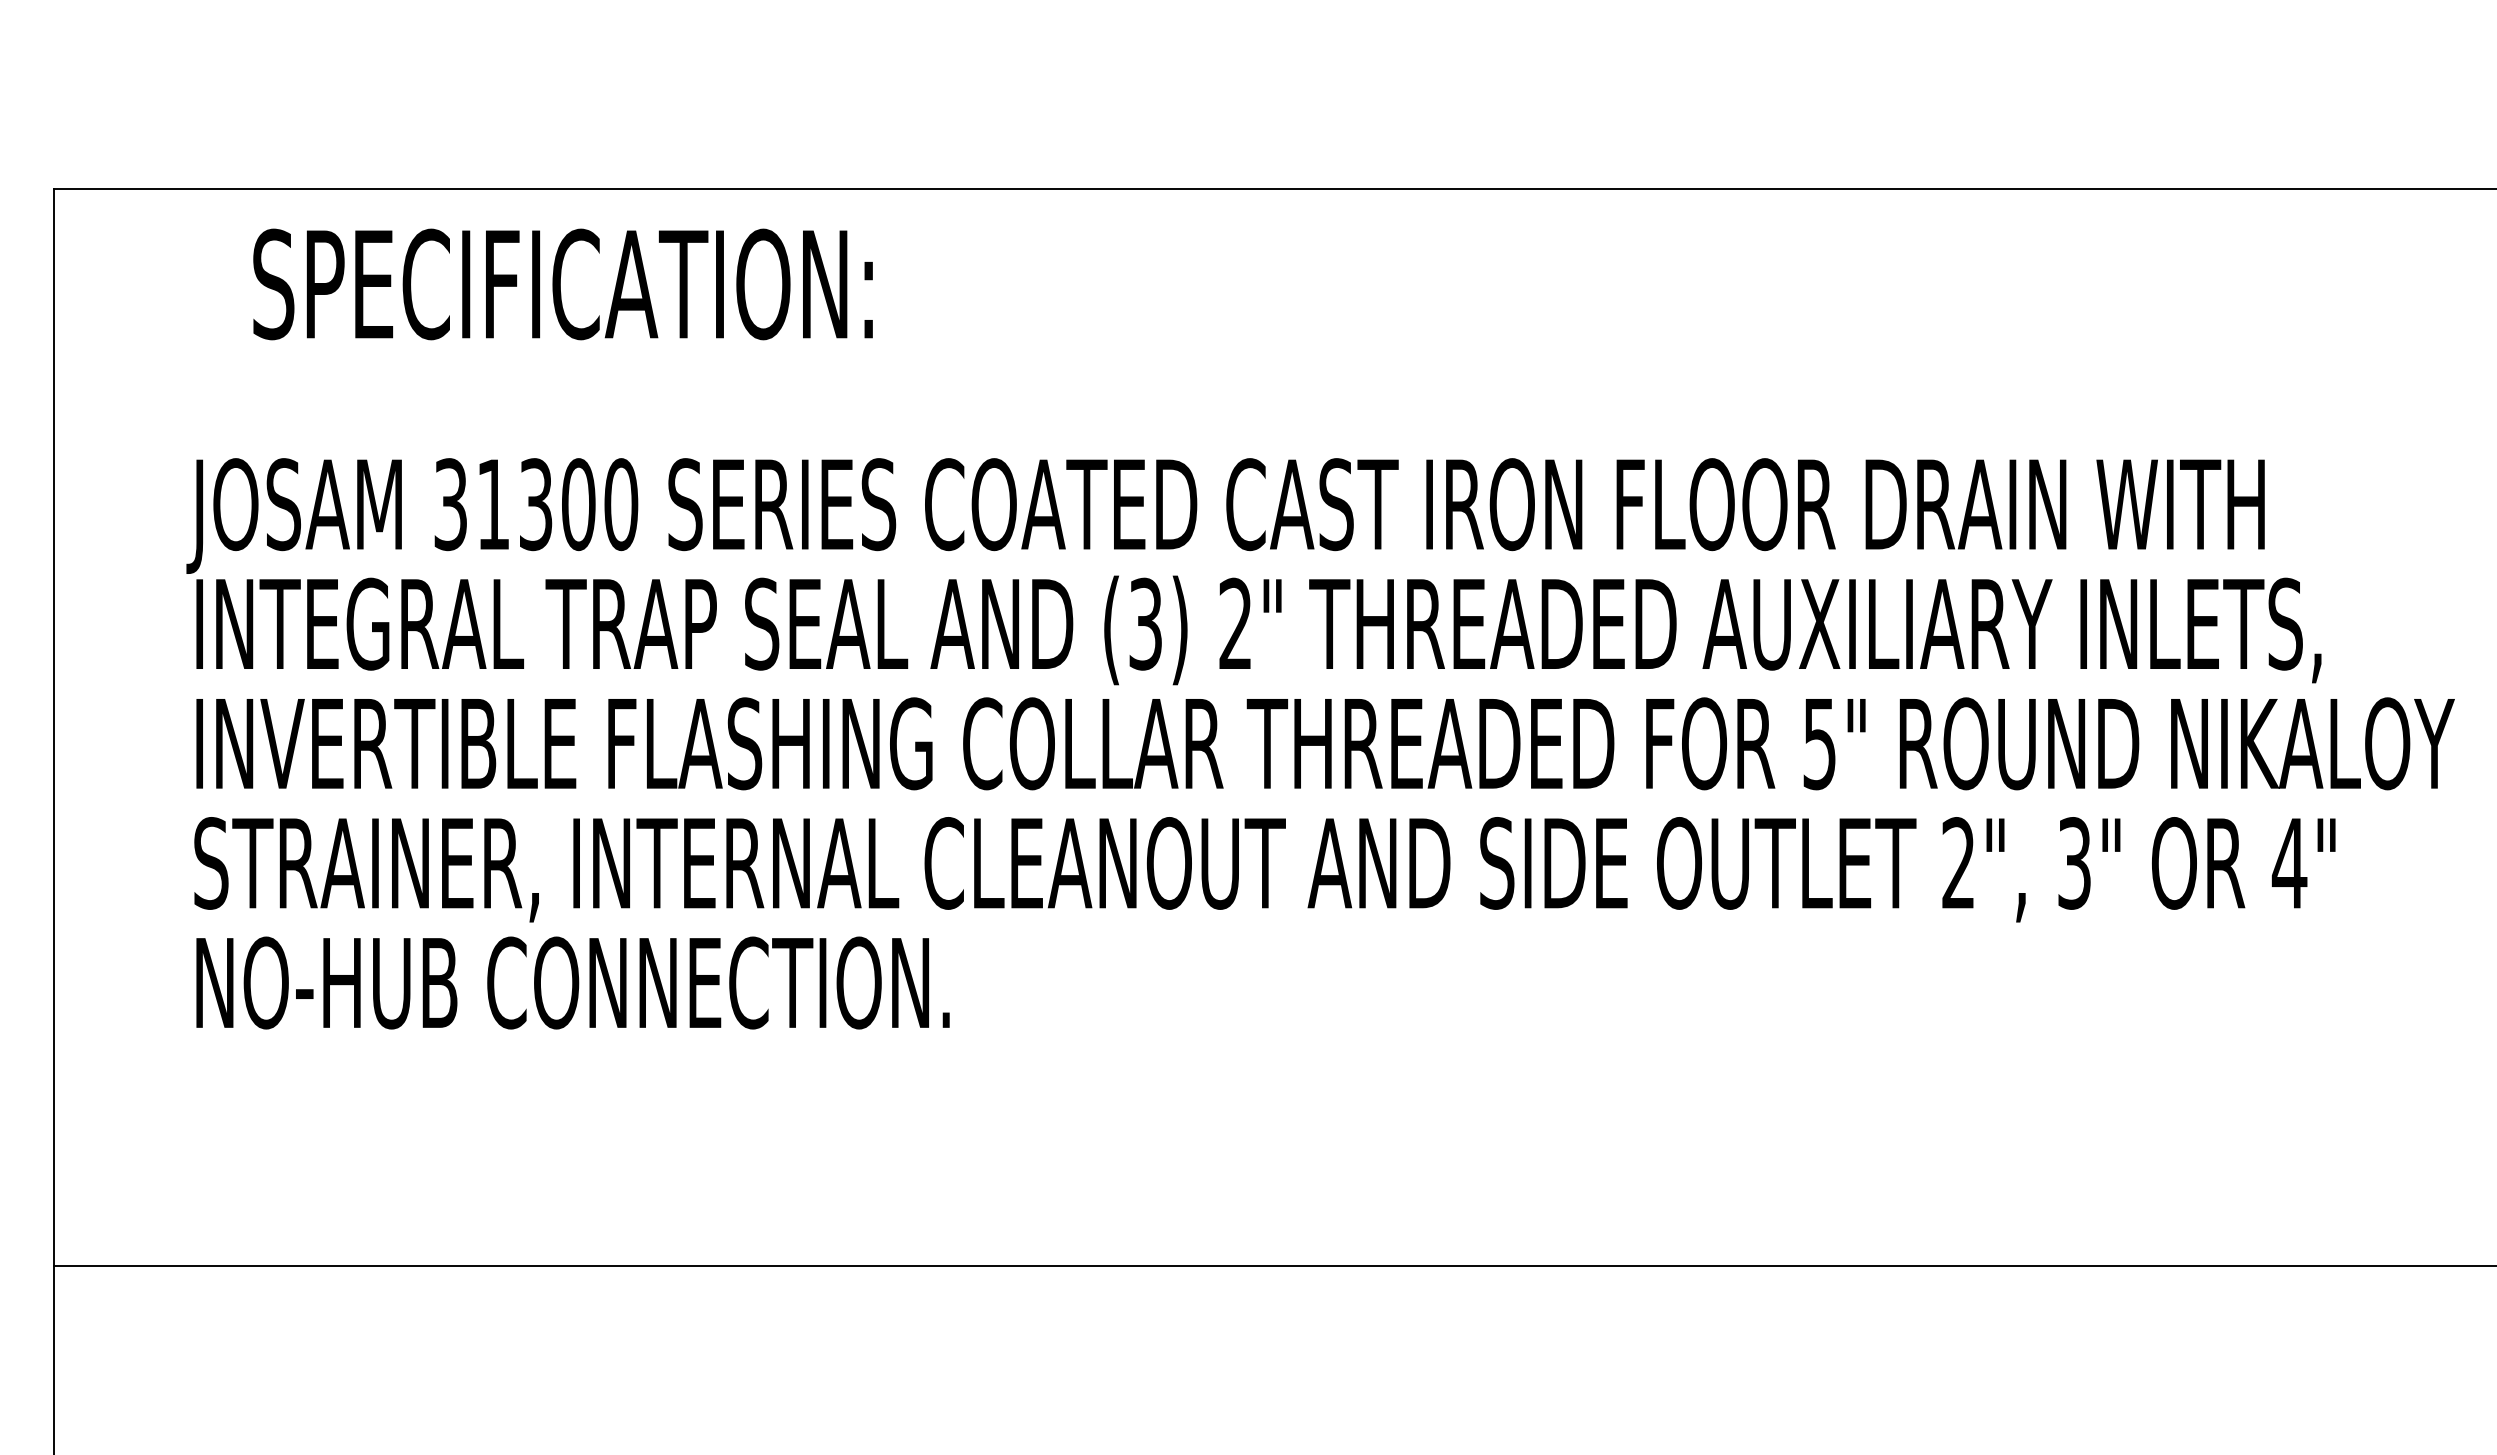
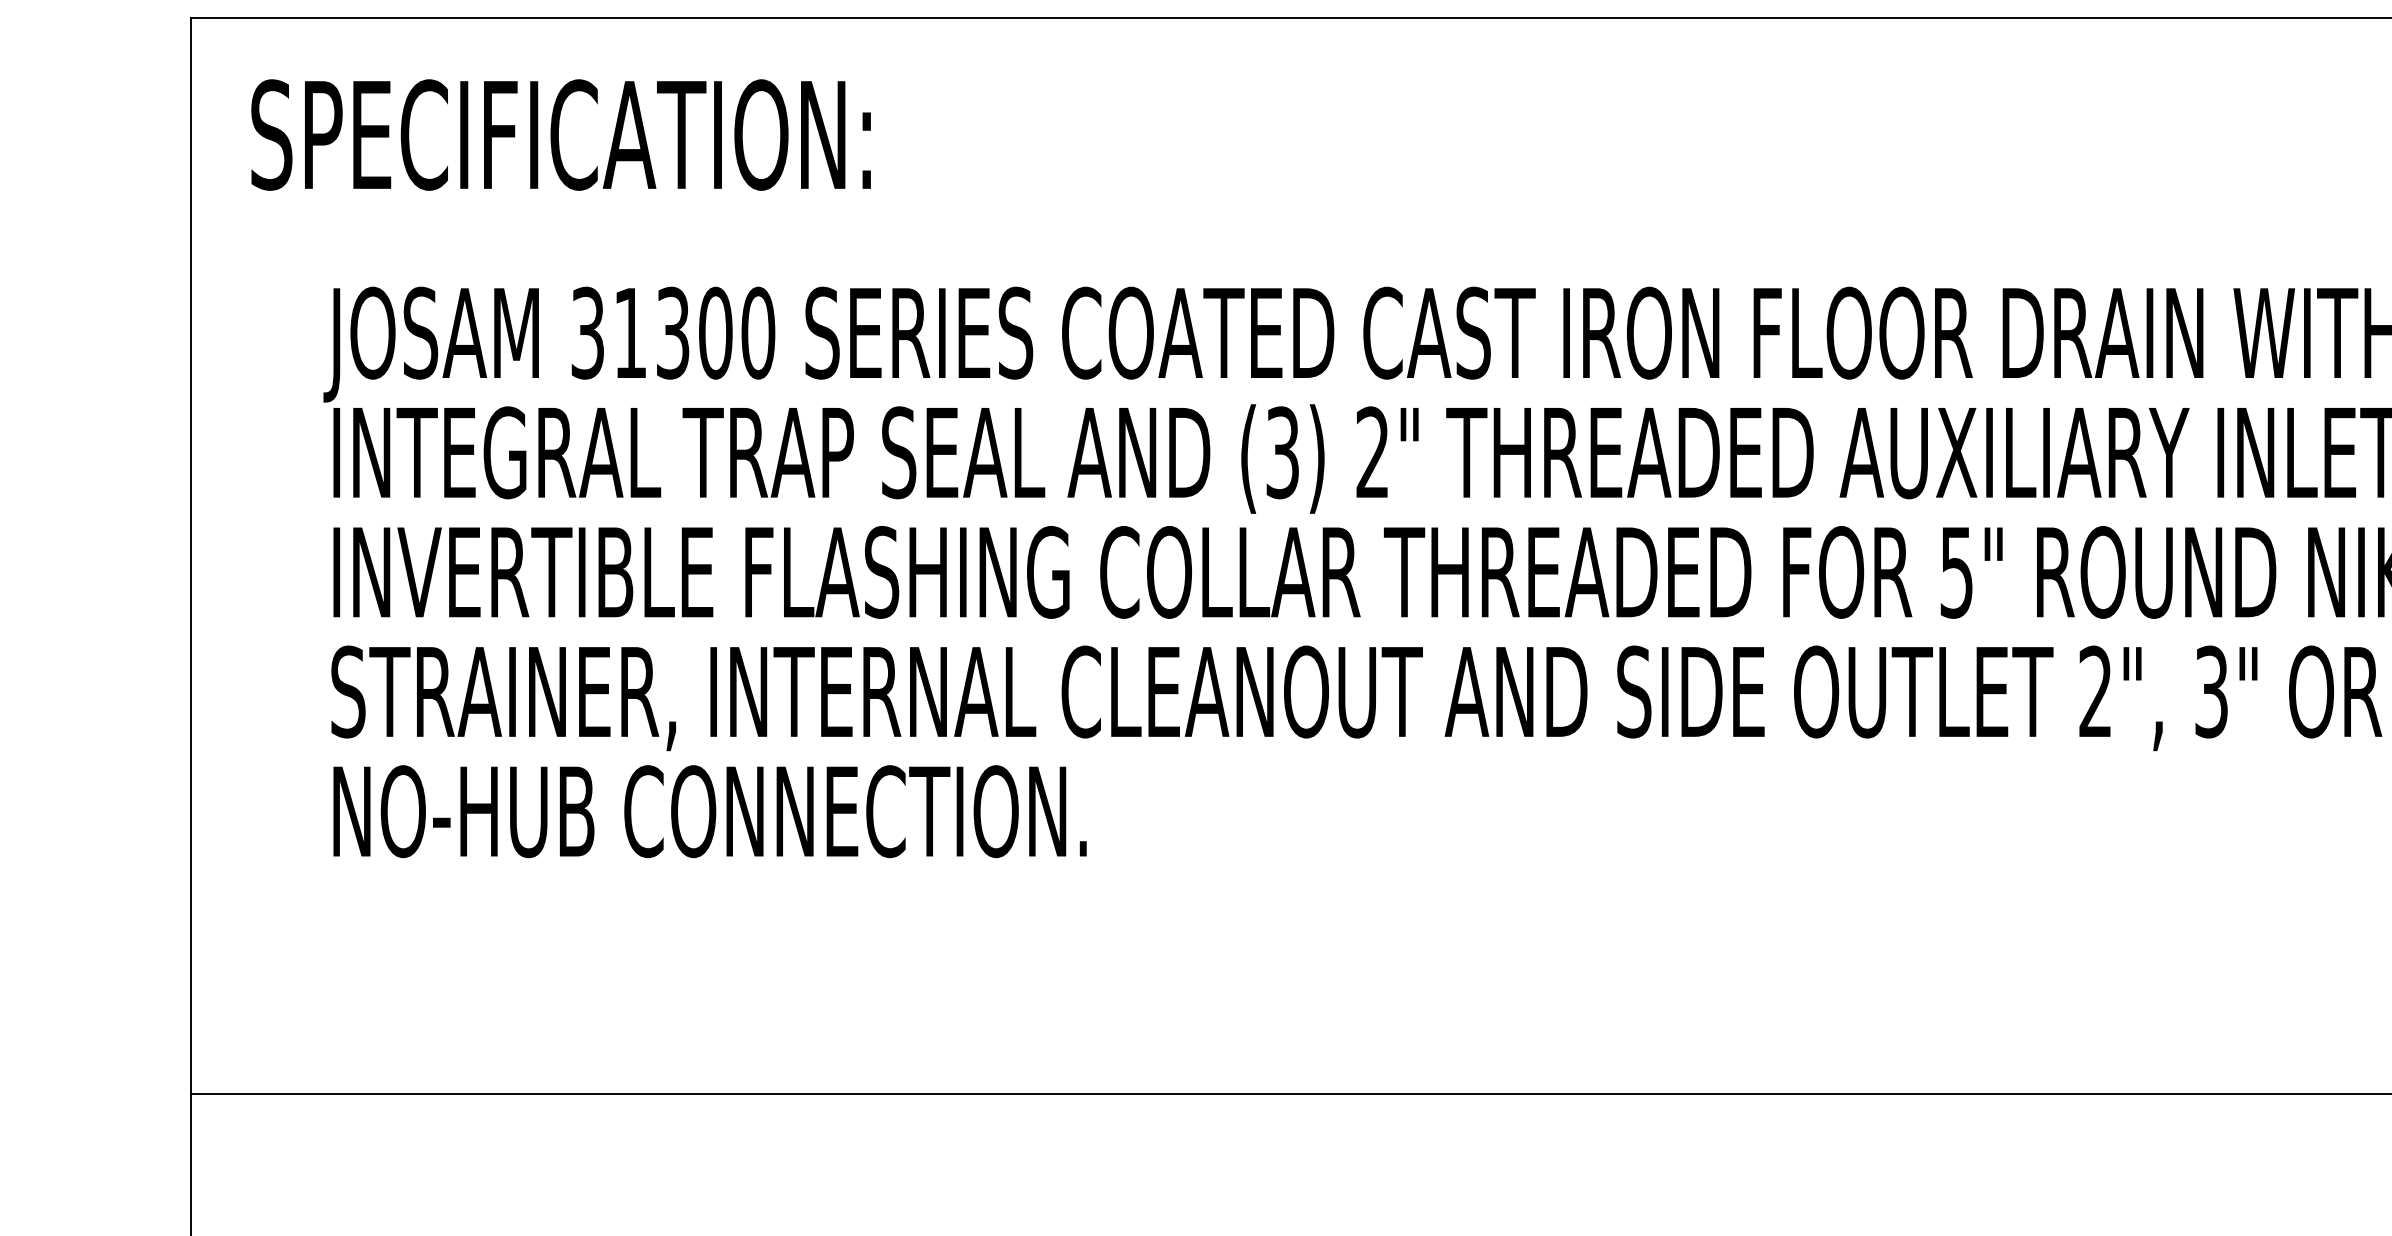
text: (562, 284) -> (560, 135), moved

